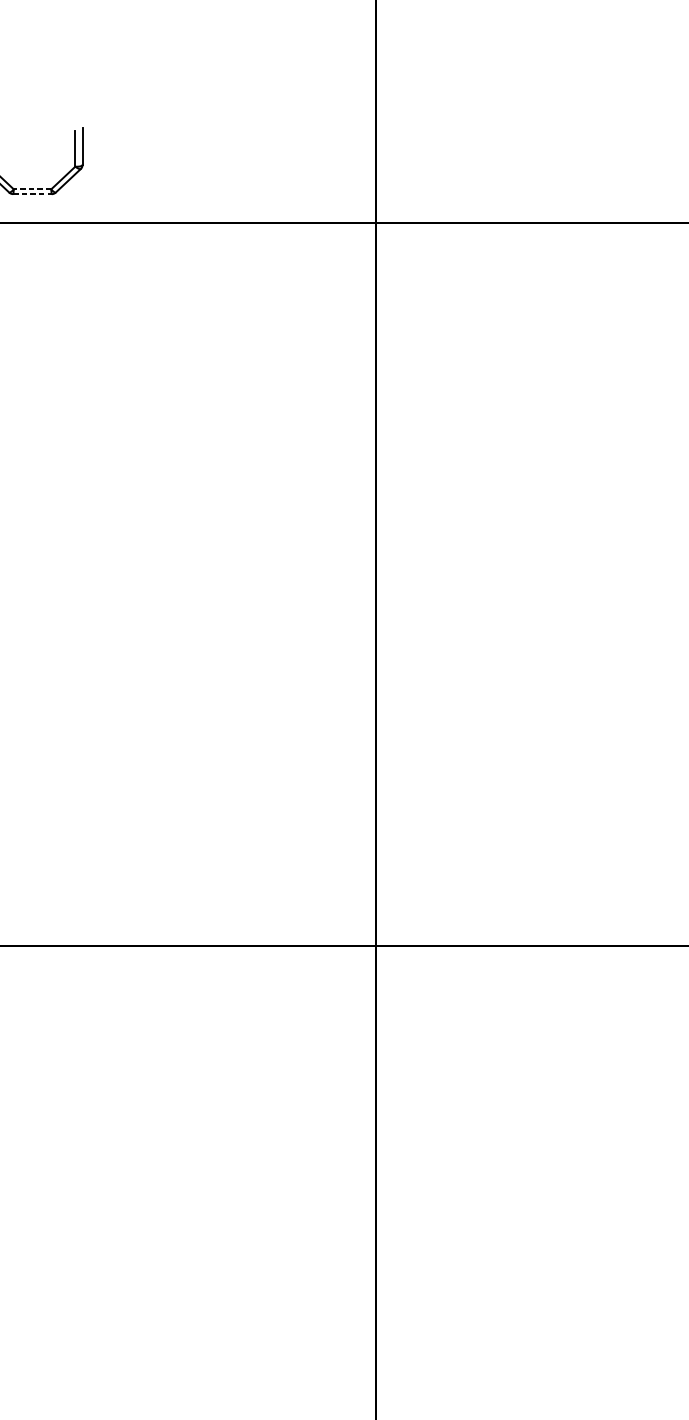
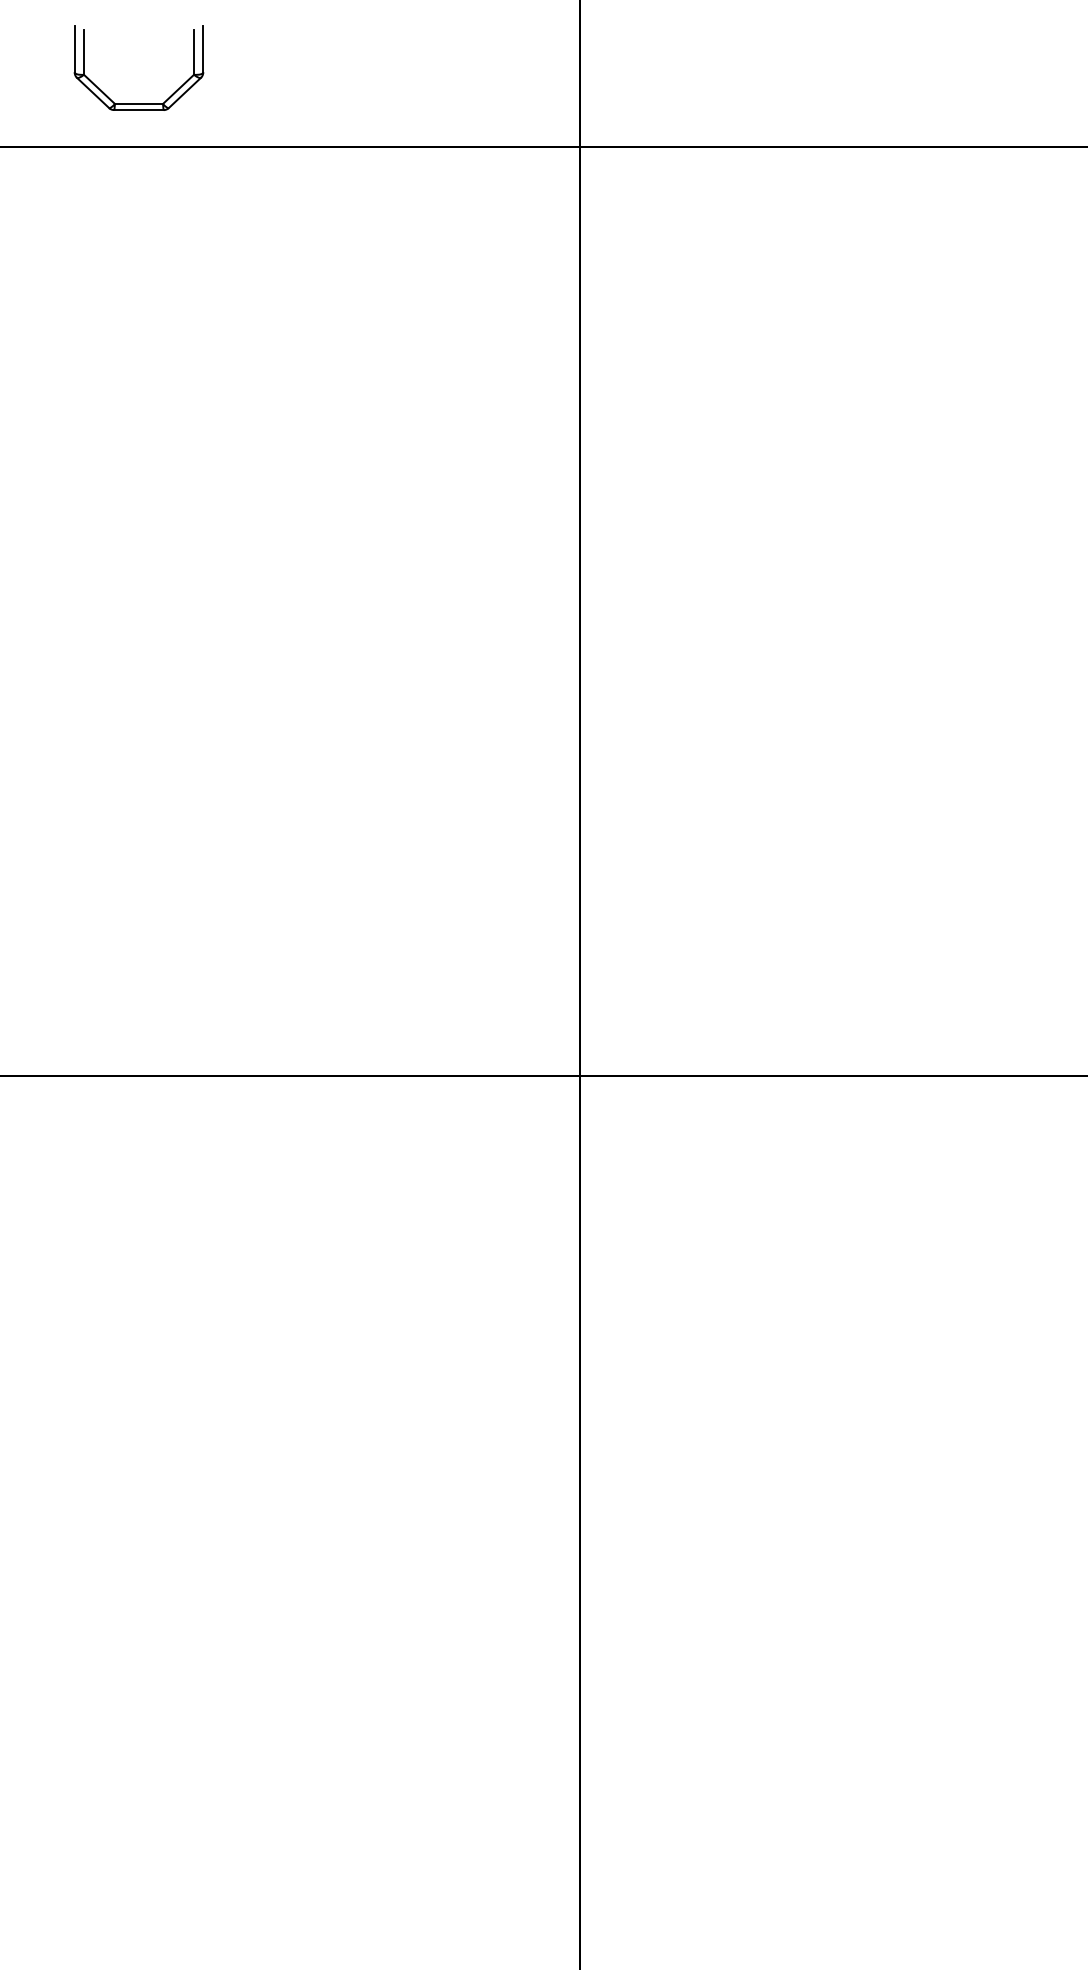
line: (32, 189) -> (138, 103), dashed -> solid
line: (32, 194) -> (138, 110), dashed -> solid

